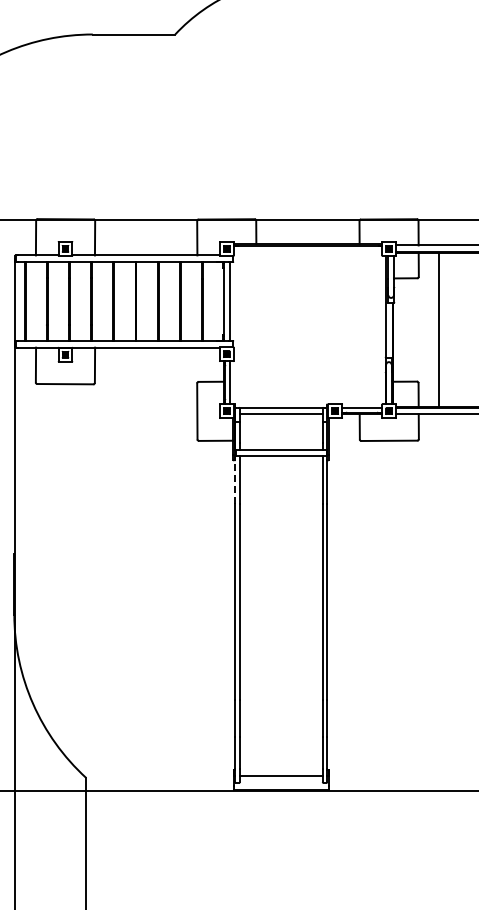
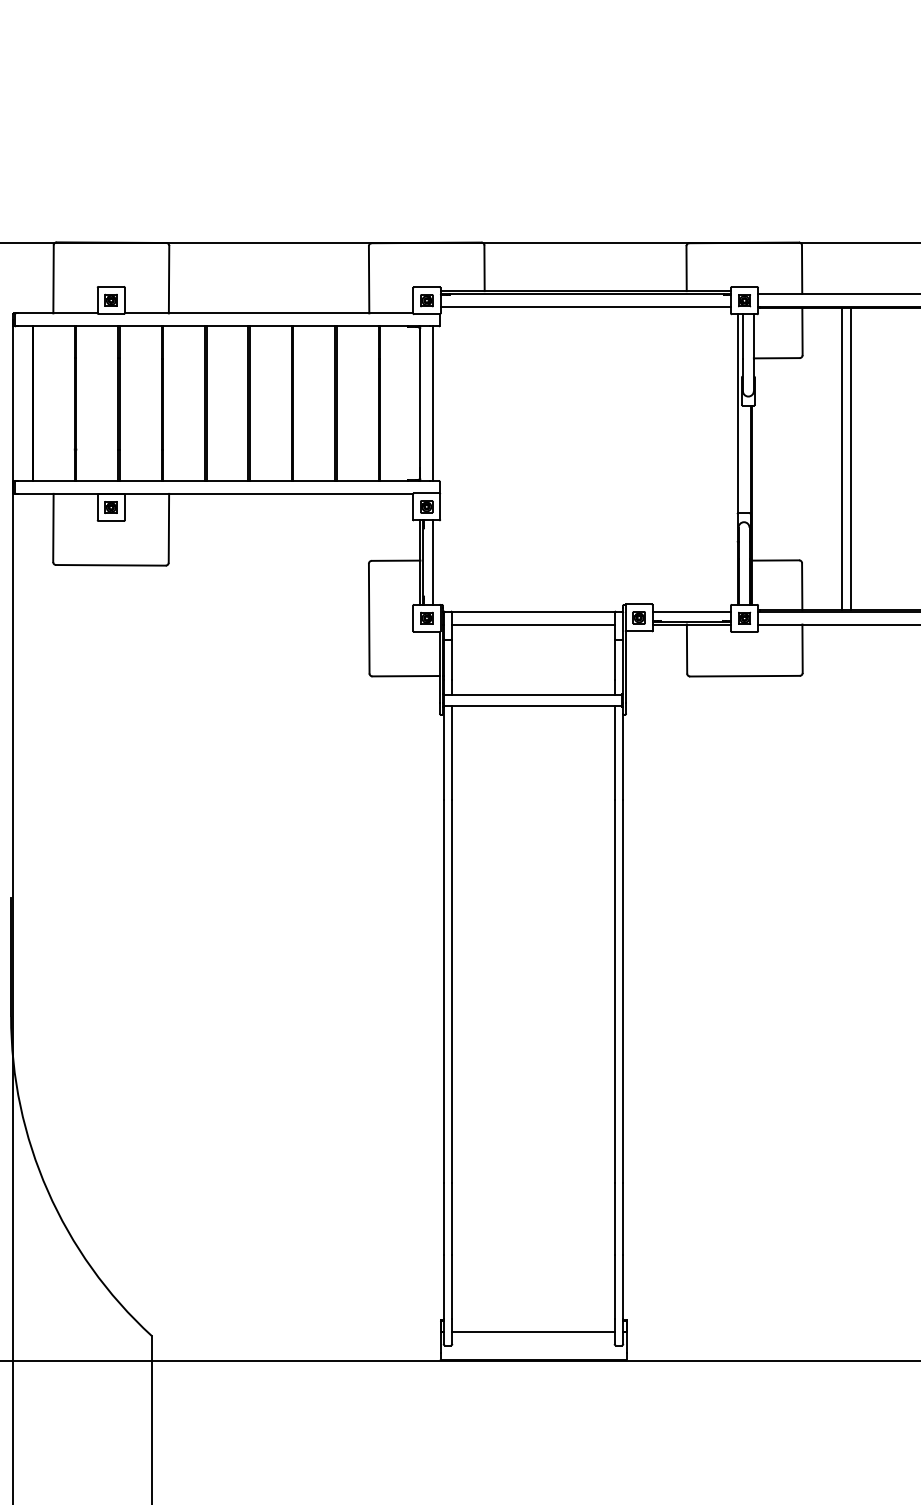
line: (307, 252) -> (584, 307), added
line: (443, 329) -> (850, 458), added
line: (235, 480) -> (443, 753), dashed -> solid

